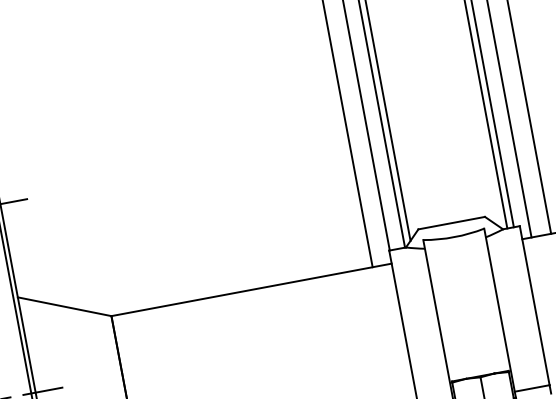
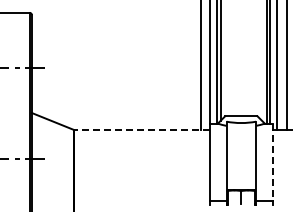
line: (250, 289) -> (141, 129), solid -> dashed
line: (533, 306) -> (272, 162), solid -> dashed

